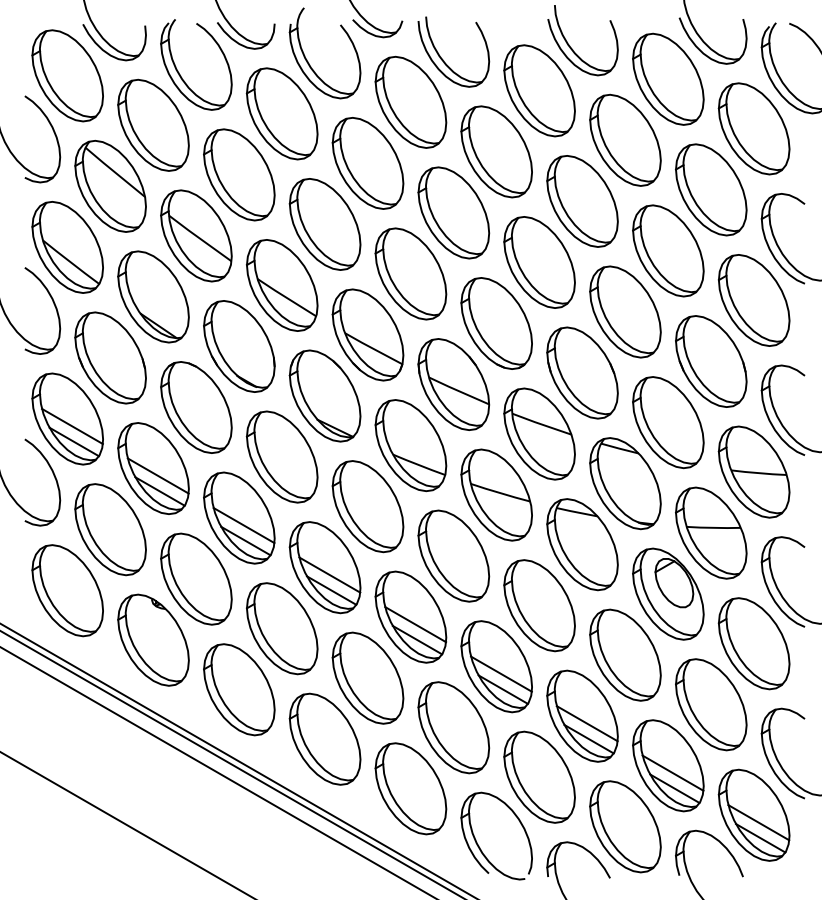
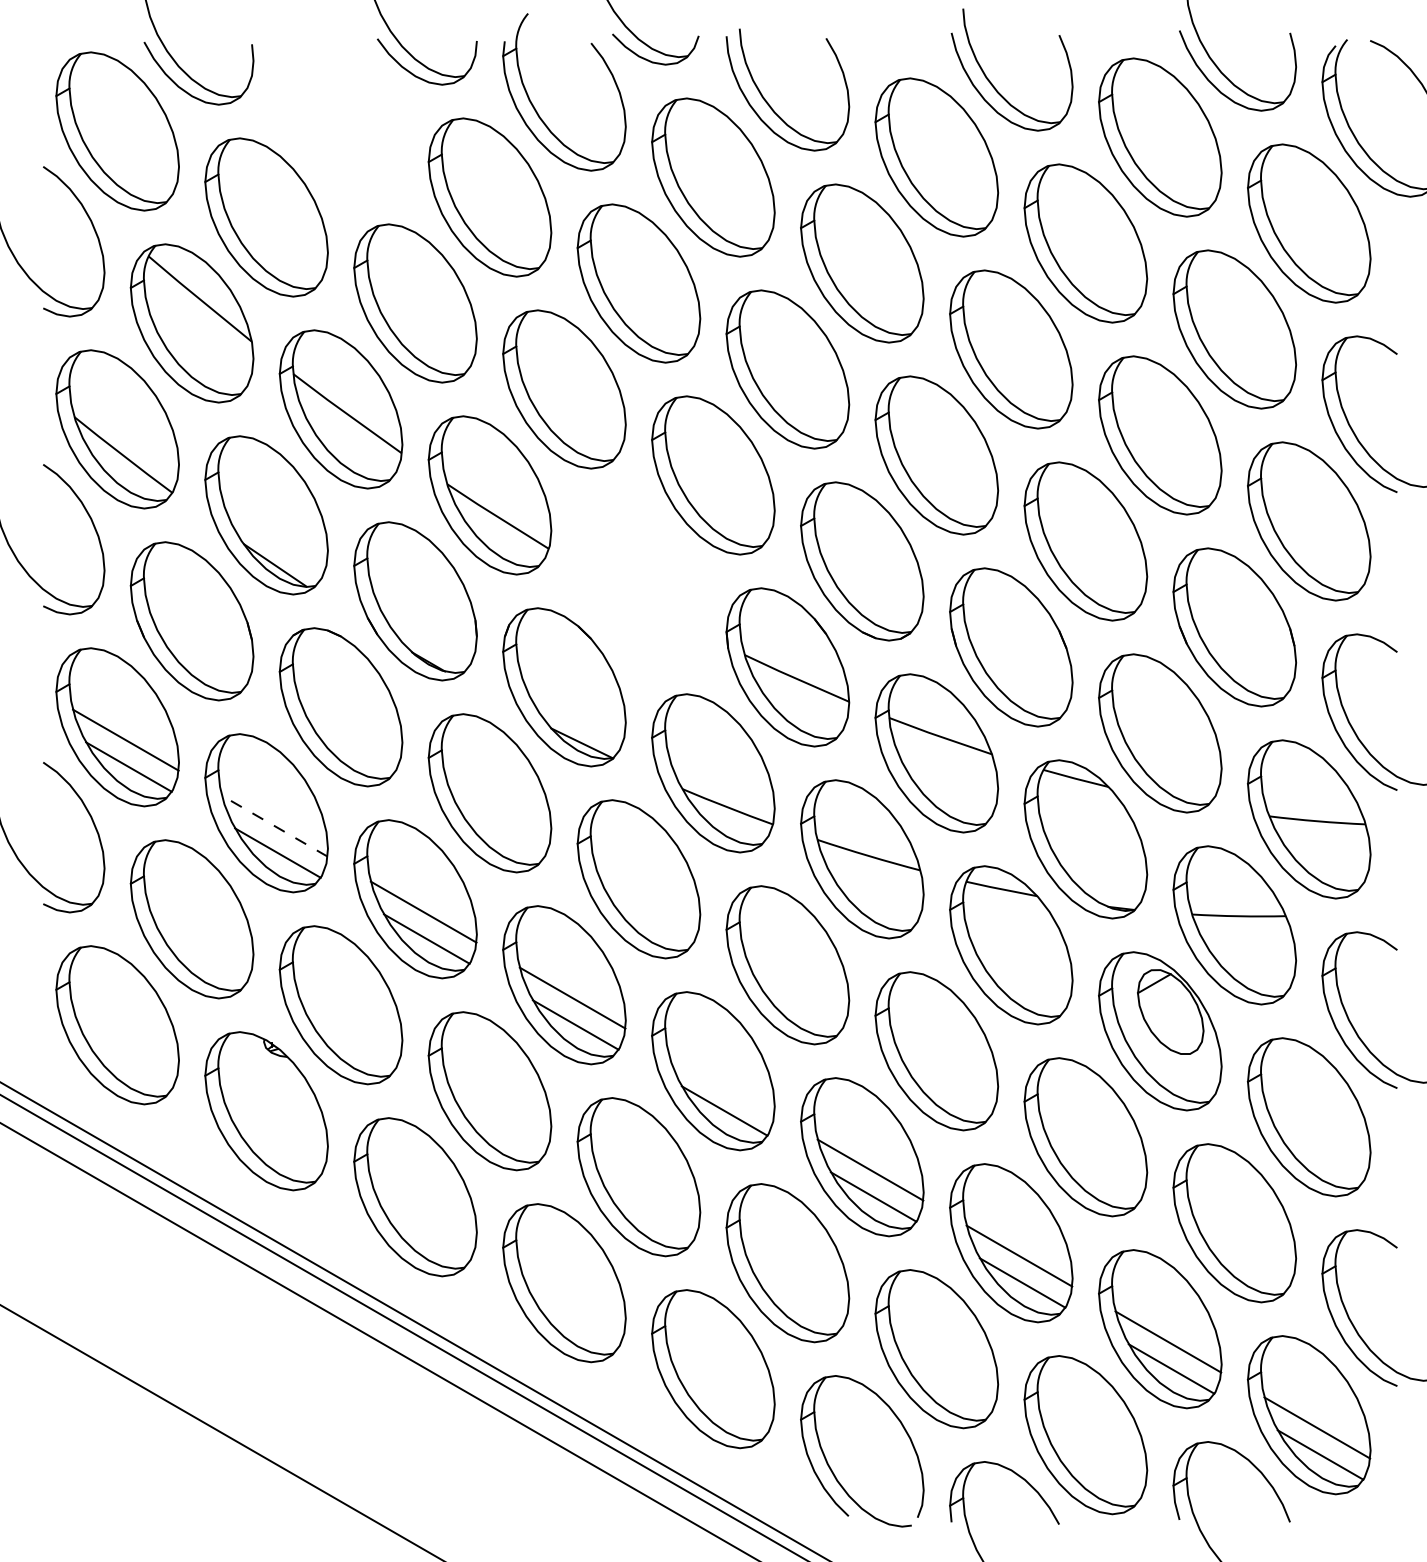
part: (179, 72) -> (311, 125), removed
part: (367, 334) -> (637, 580), removed
line: (157, 475) -> (273, 825), solid -> dashed
line: (415, 624) -> (721, 1083), removed

